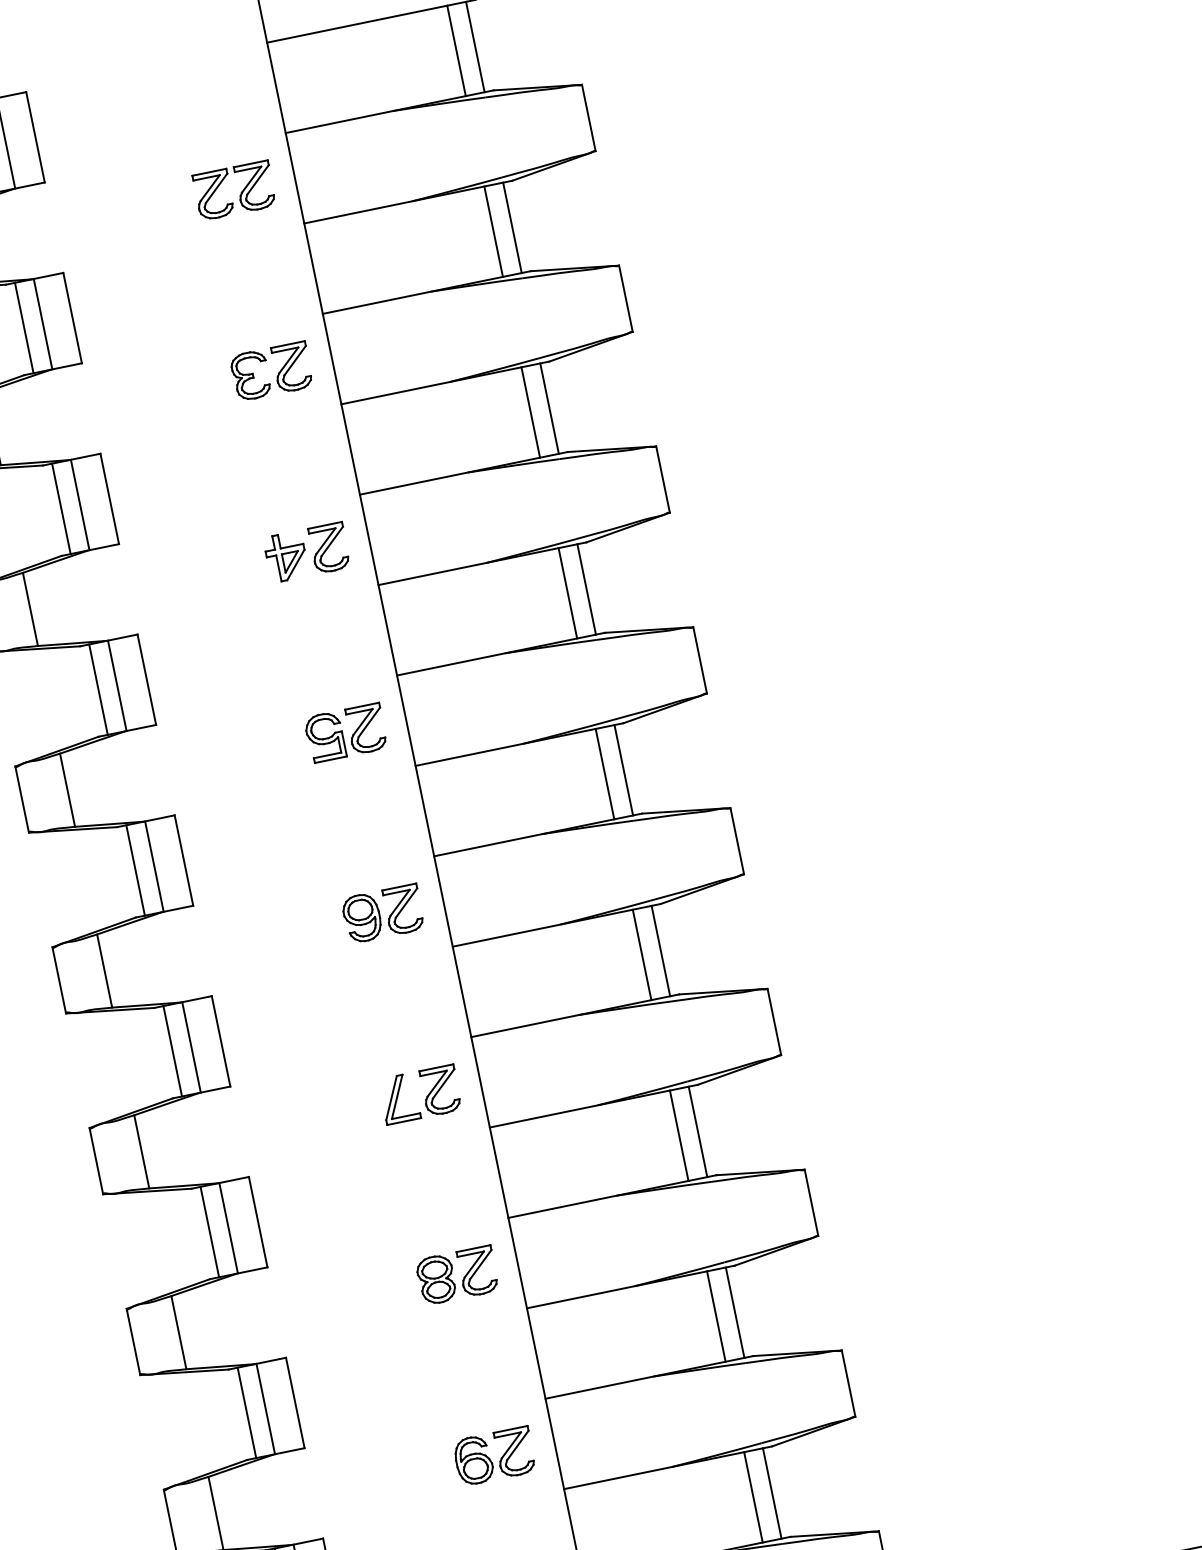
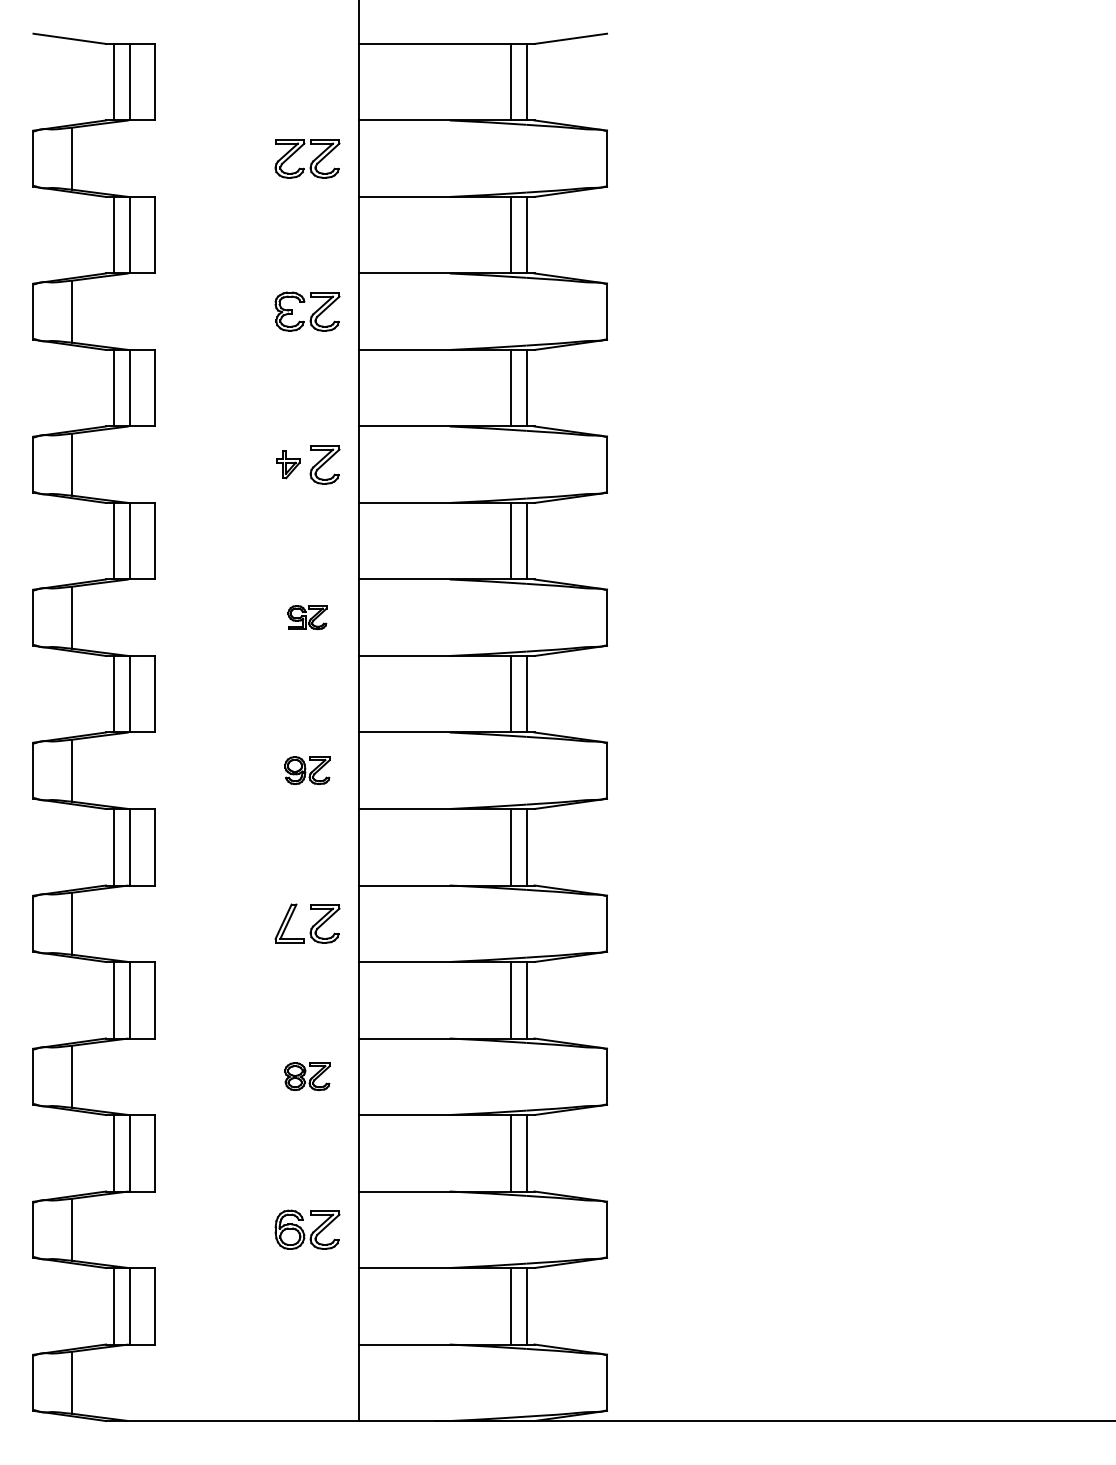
part: (286, 556) -> (288, 464), size x0.7
part: (345, 732) -> (307, 617), size x0.6
part: (383, 913) -> (307, 770), size x0.7
part: (457, 1275) -> (307, 1076), size x0.7

